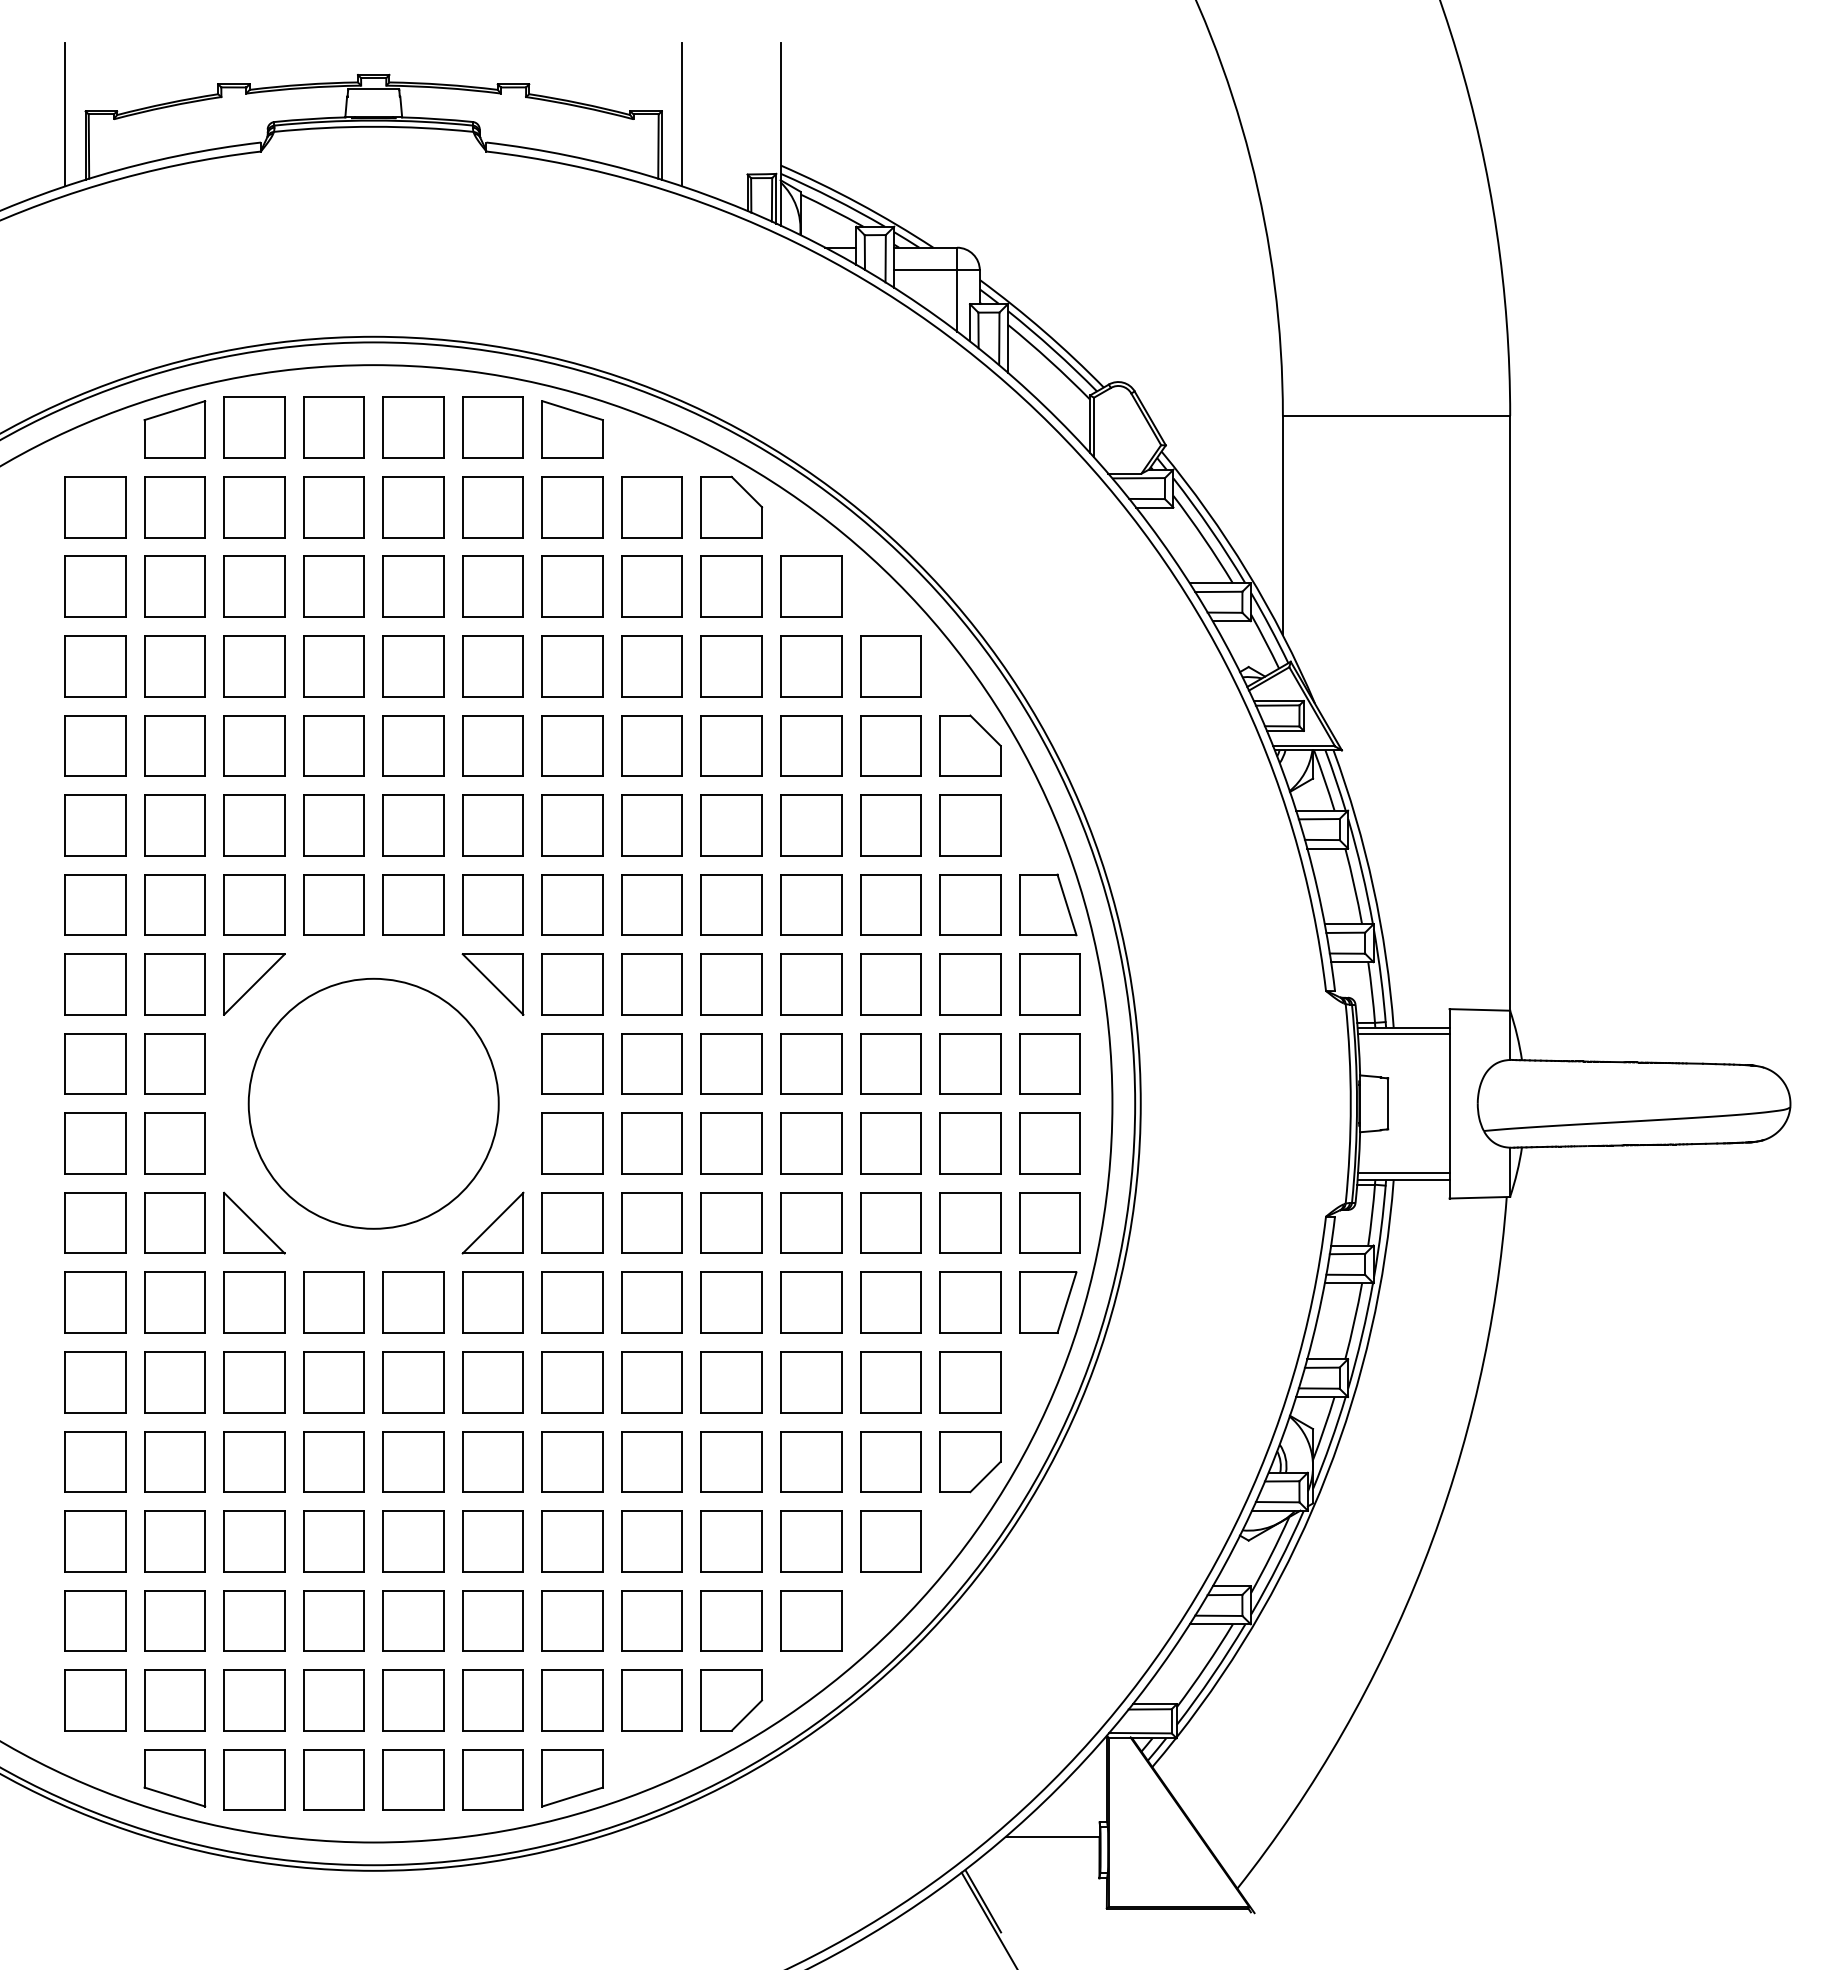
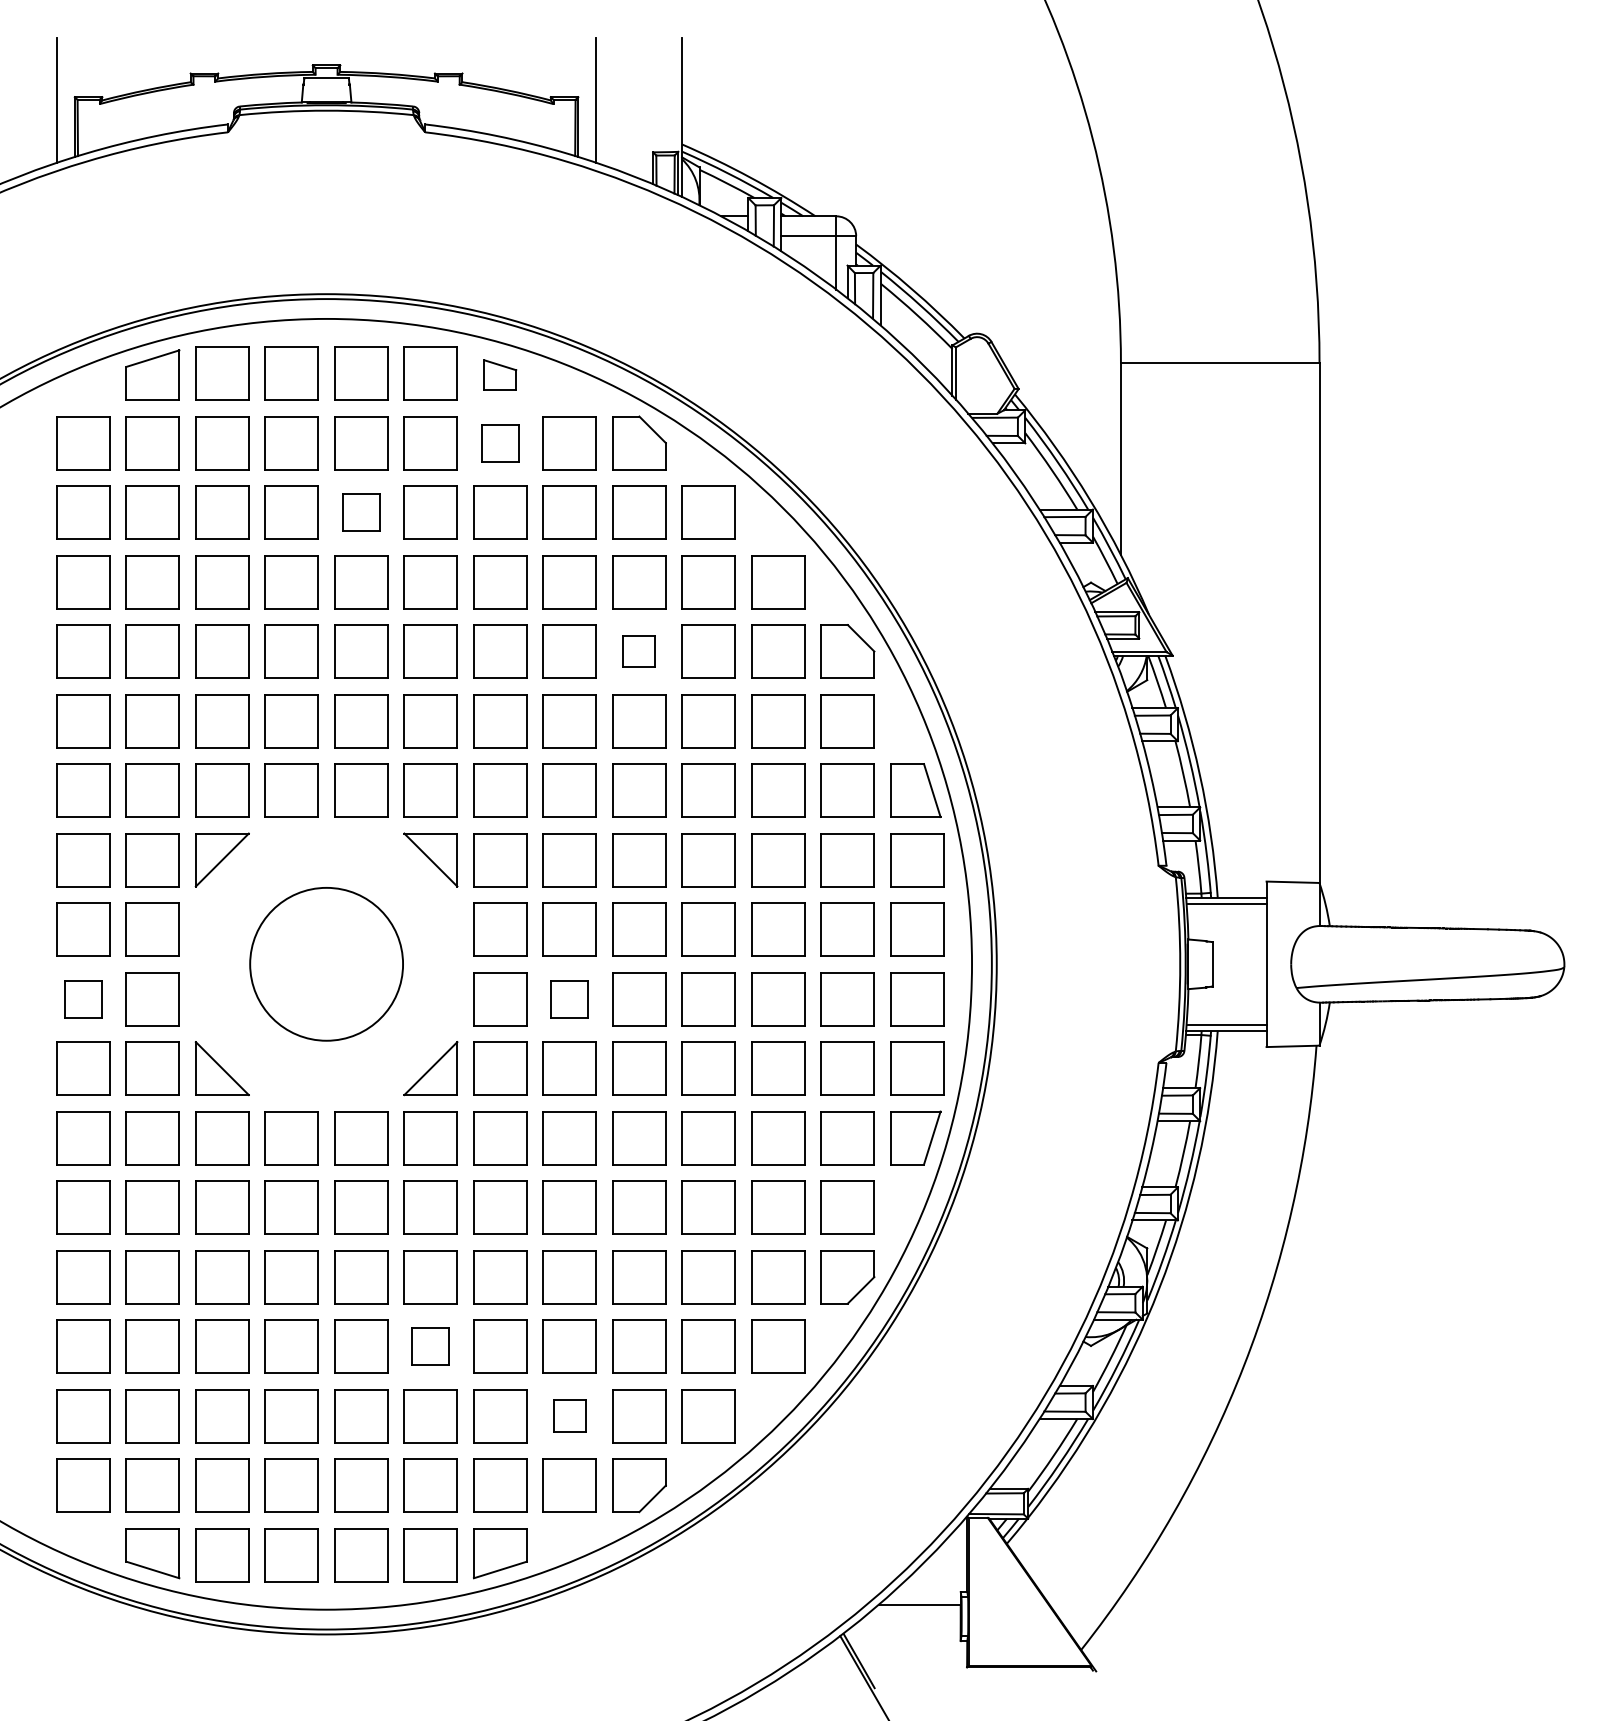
part: (572, 429) -> (500, 375), size x0.6
part: (572, 507) -> (500, 443), size x0.7
part: (413, 586) -> (361, 512), size x0.7
part: (731, 745) -> (639, 651), size x0.6
circle: (373, 1103) -> (326, 964), size x0.7
part: (95, 1143) -> (83, 998), size x0.7
part: (651, 1143) -> (569, 998), size x0.7
part: (492, 1541) -> (430, 1346), size x0.7
part: (651, 1620) -> (569, 1415), size x0.6

